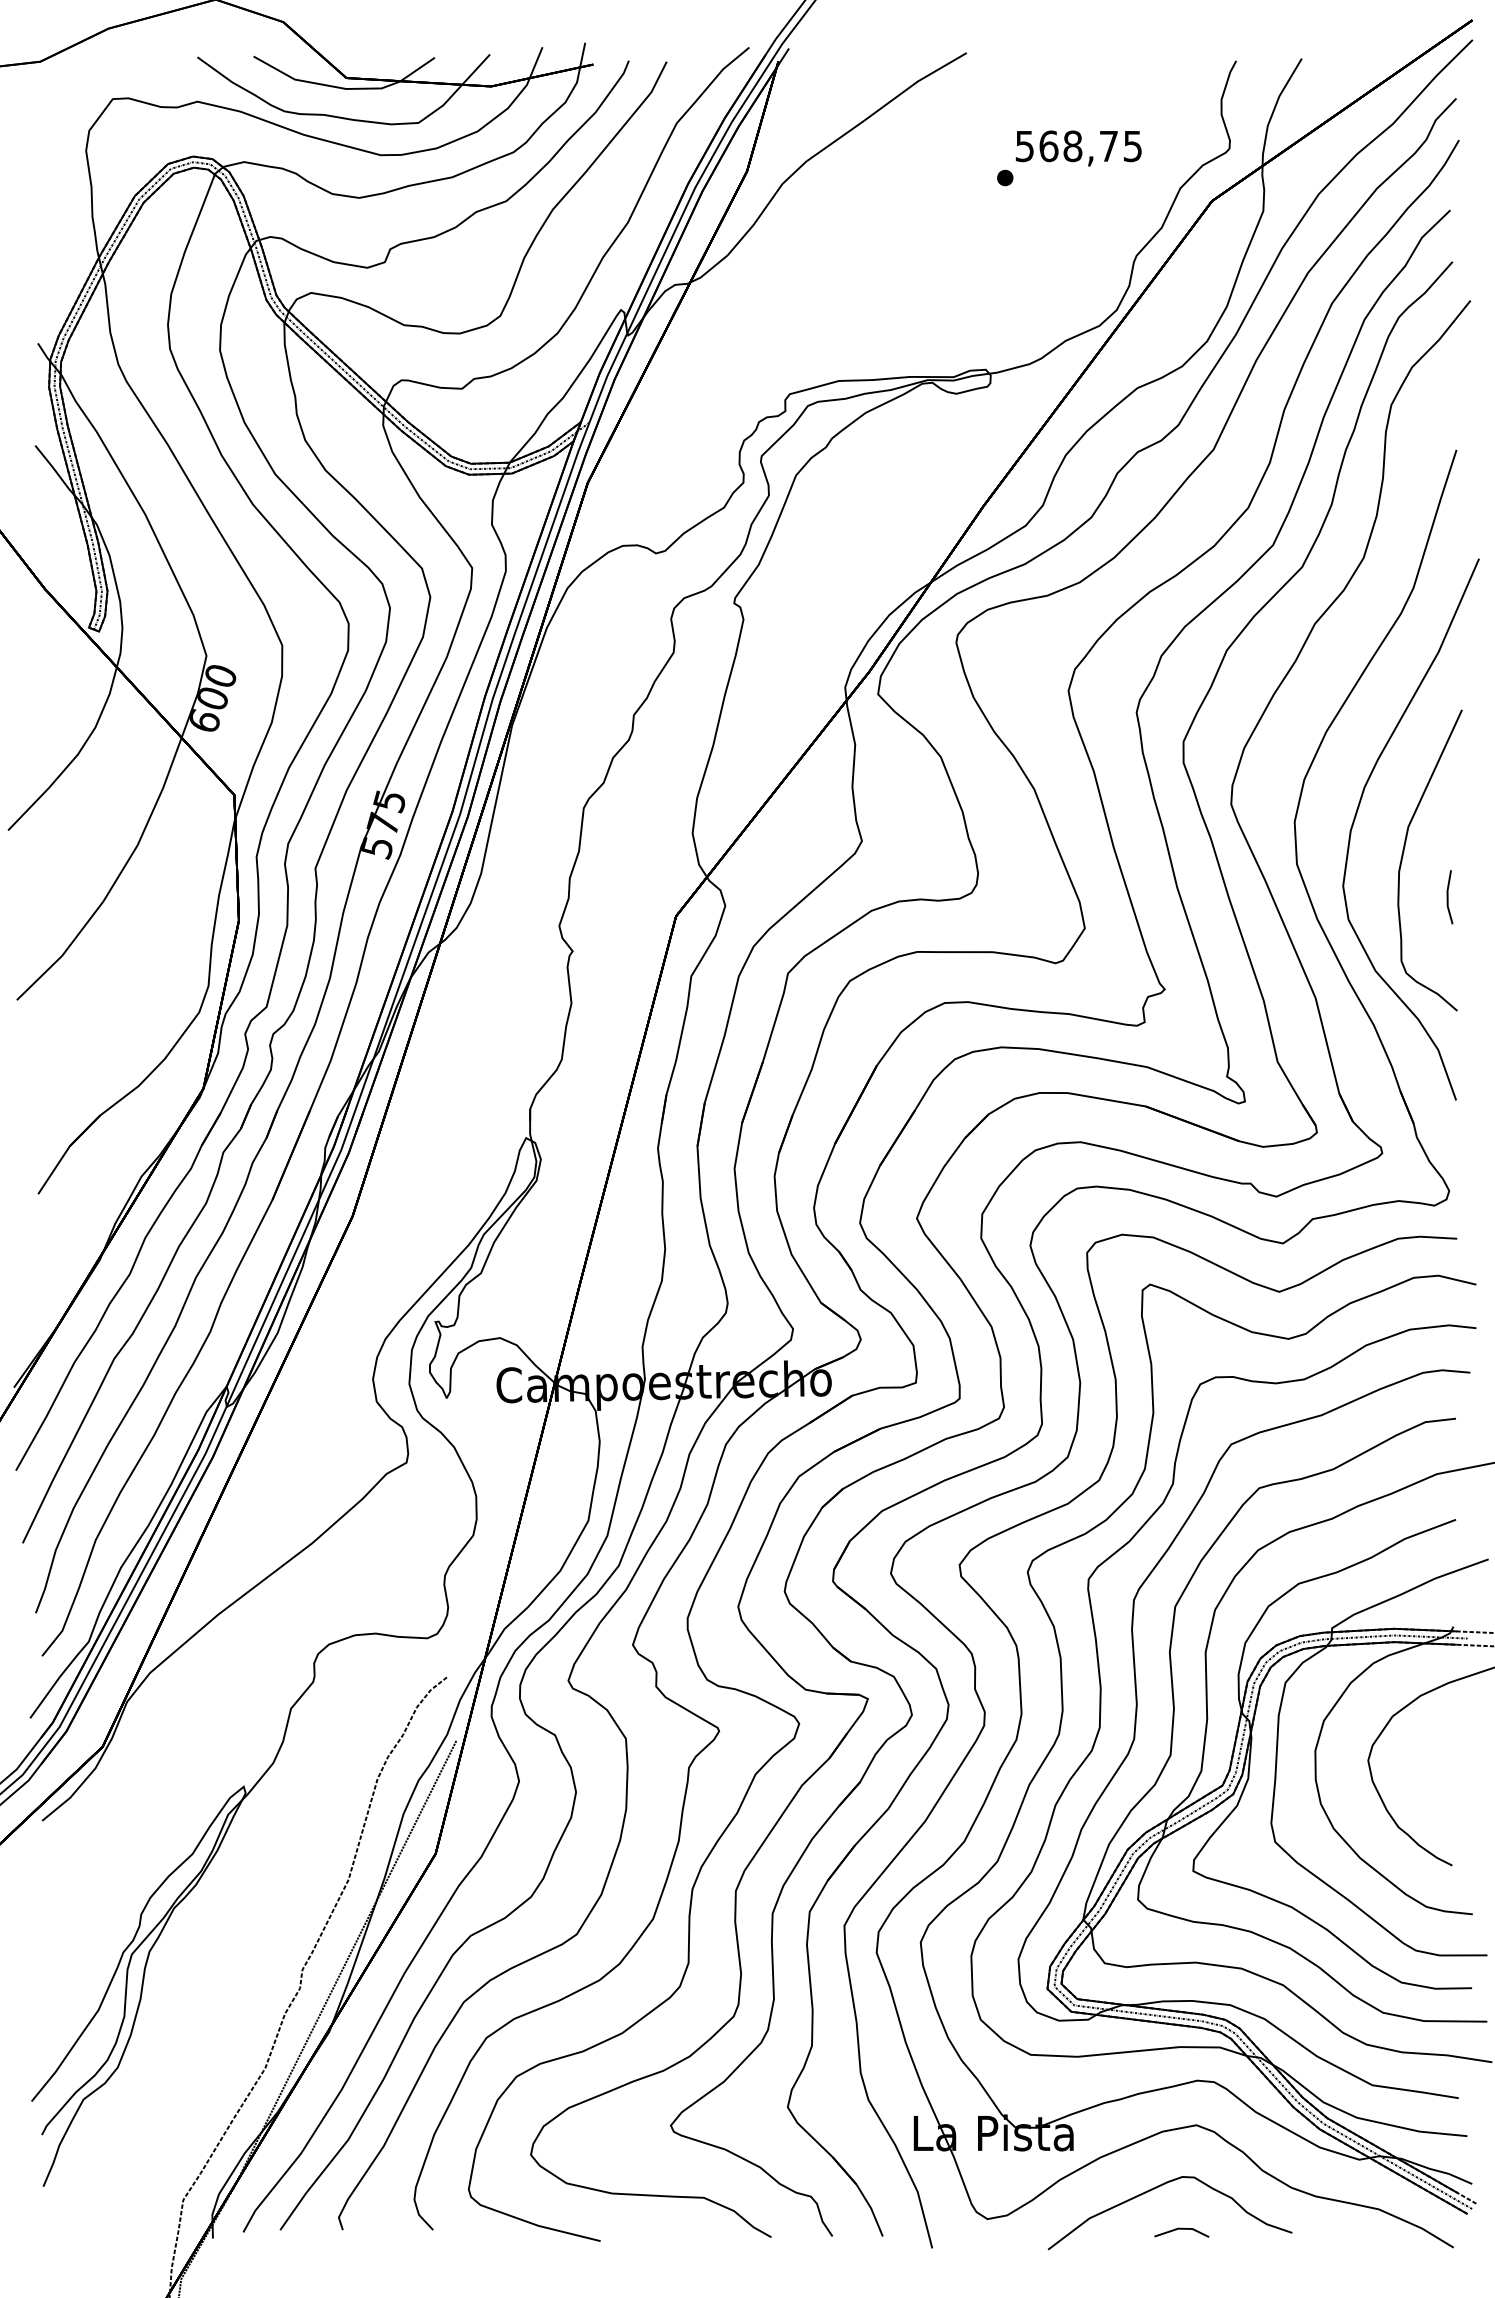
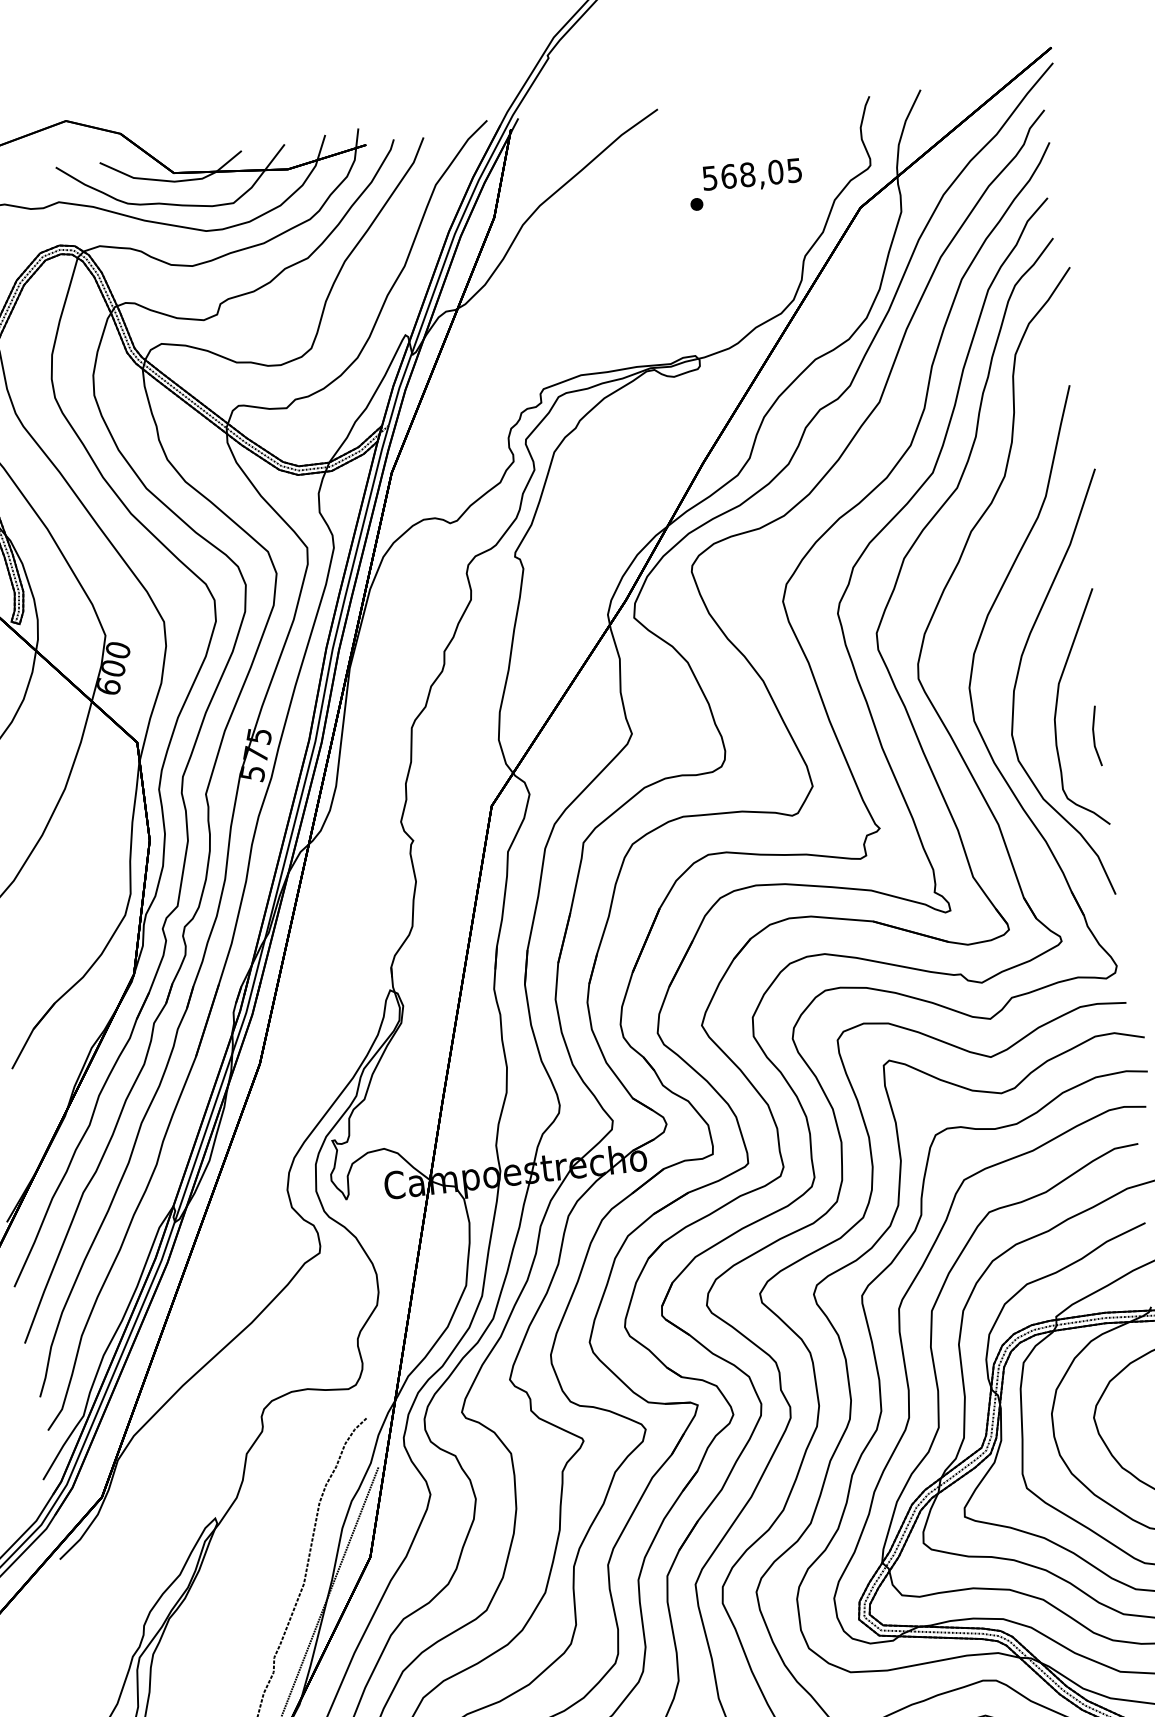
text: (1108, 146) -> (775, 172), 568,75 -> 568,05
part: (1449, 896) -> (1096, 735), size x1.43

